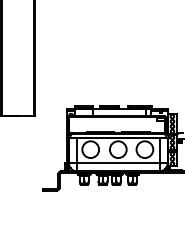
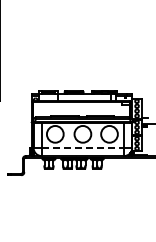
line: (118, 163) -> (83, 148), solid -> dashed

